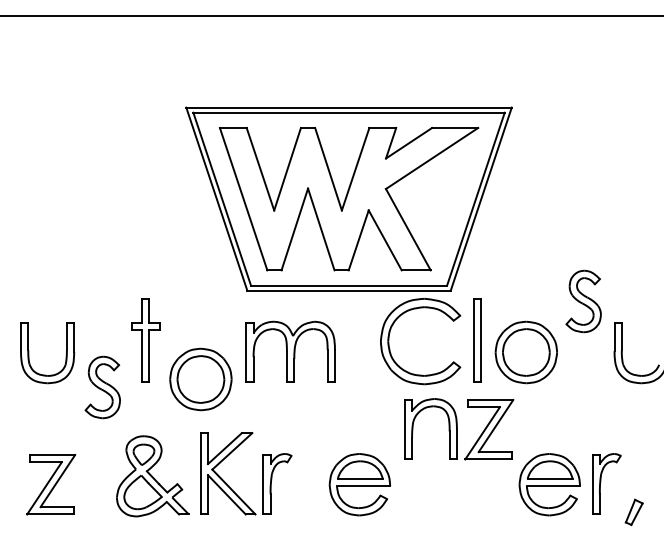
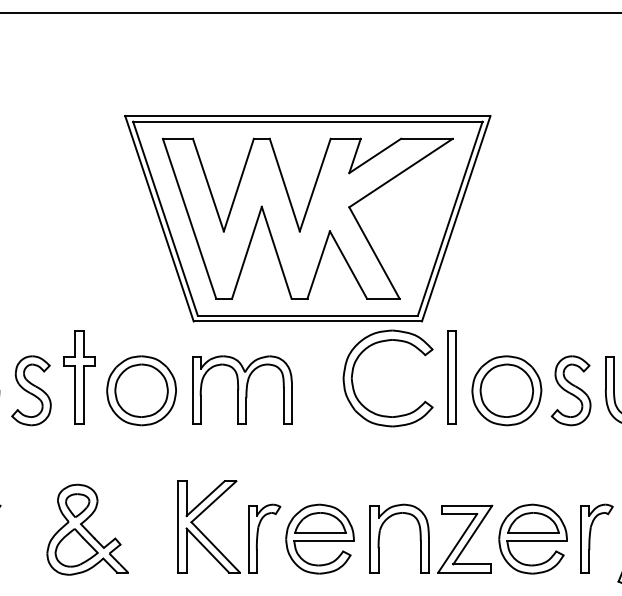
part: (583, 301) -> (570, 390), moved
part: (200, 379) -> (141, 390), moved
part: (102, 387) -> (31, 390), moved
part: (459, 429) -> (431, 538), moved
part: (262, 473) -> (247, 526), moved

